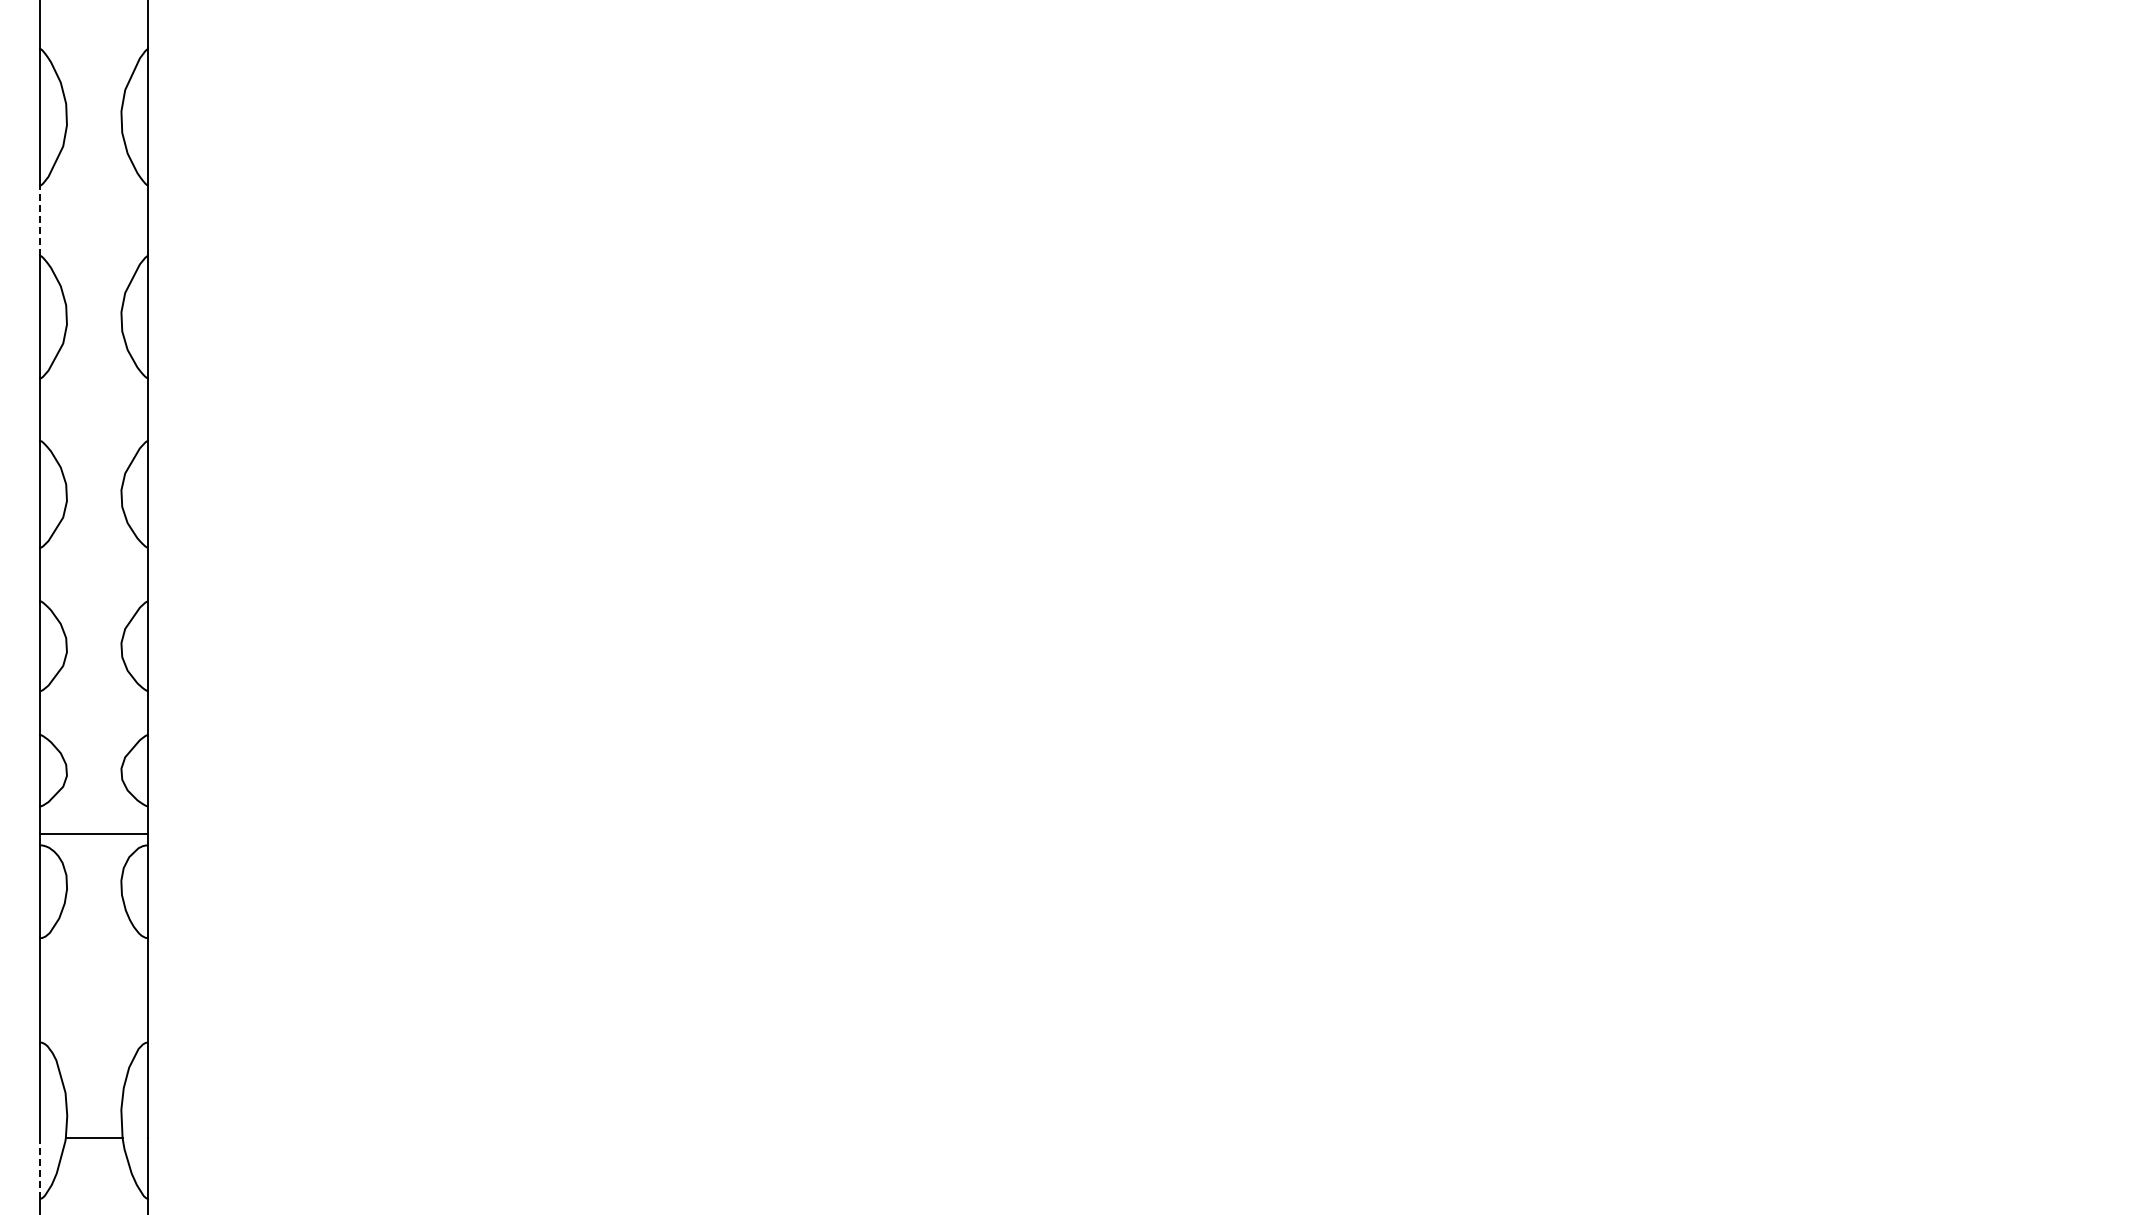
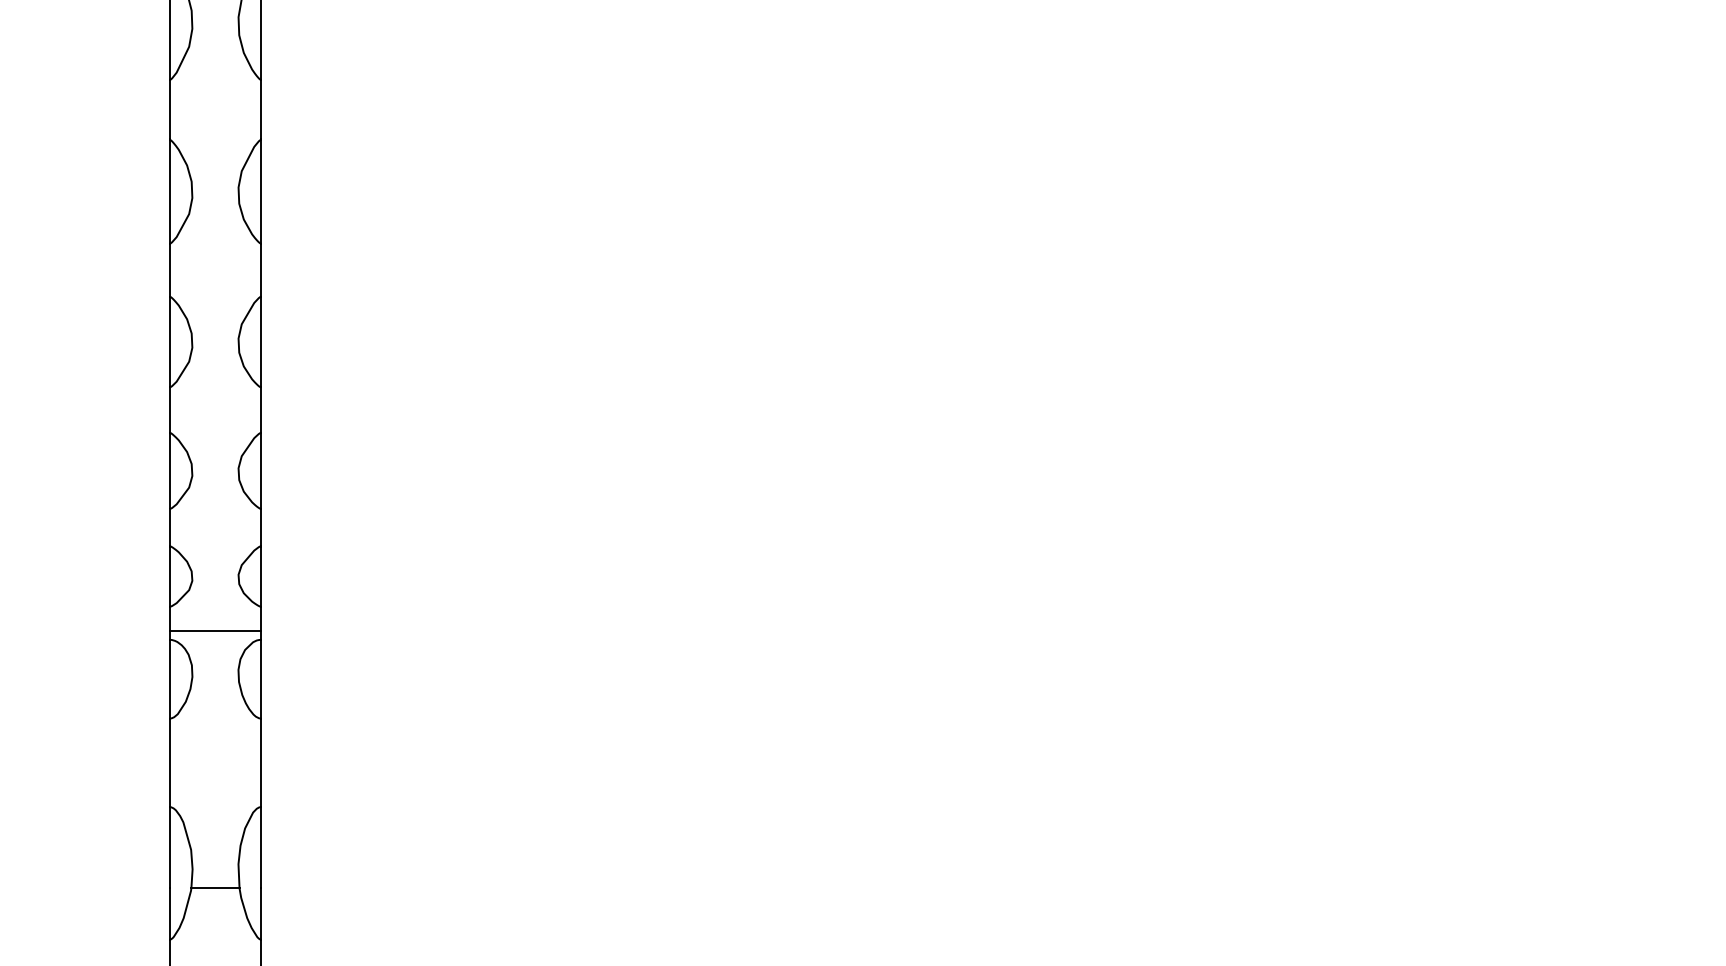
line: (40, 220) -> (169, 109), dashed -> solid
line: (40, 1168) -> (169, 913), dashed -> solid

